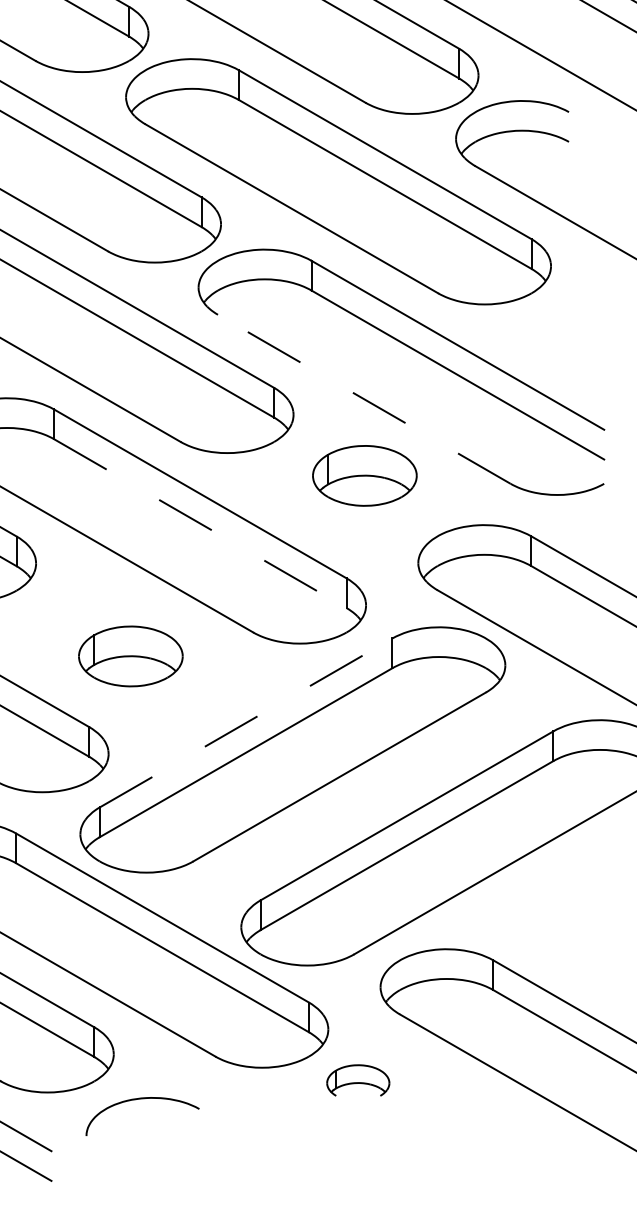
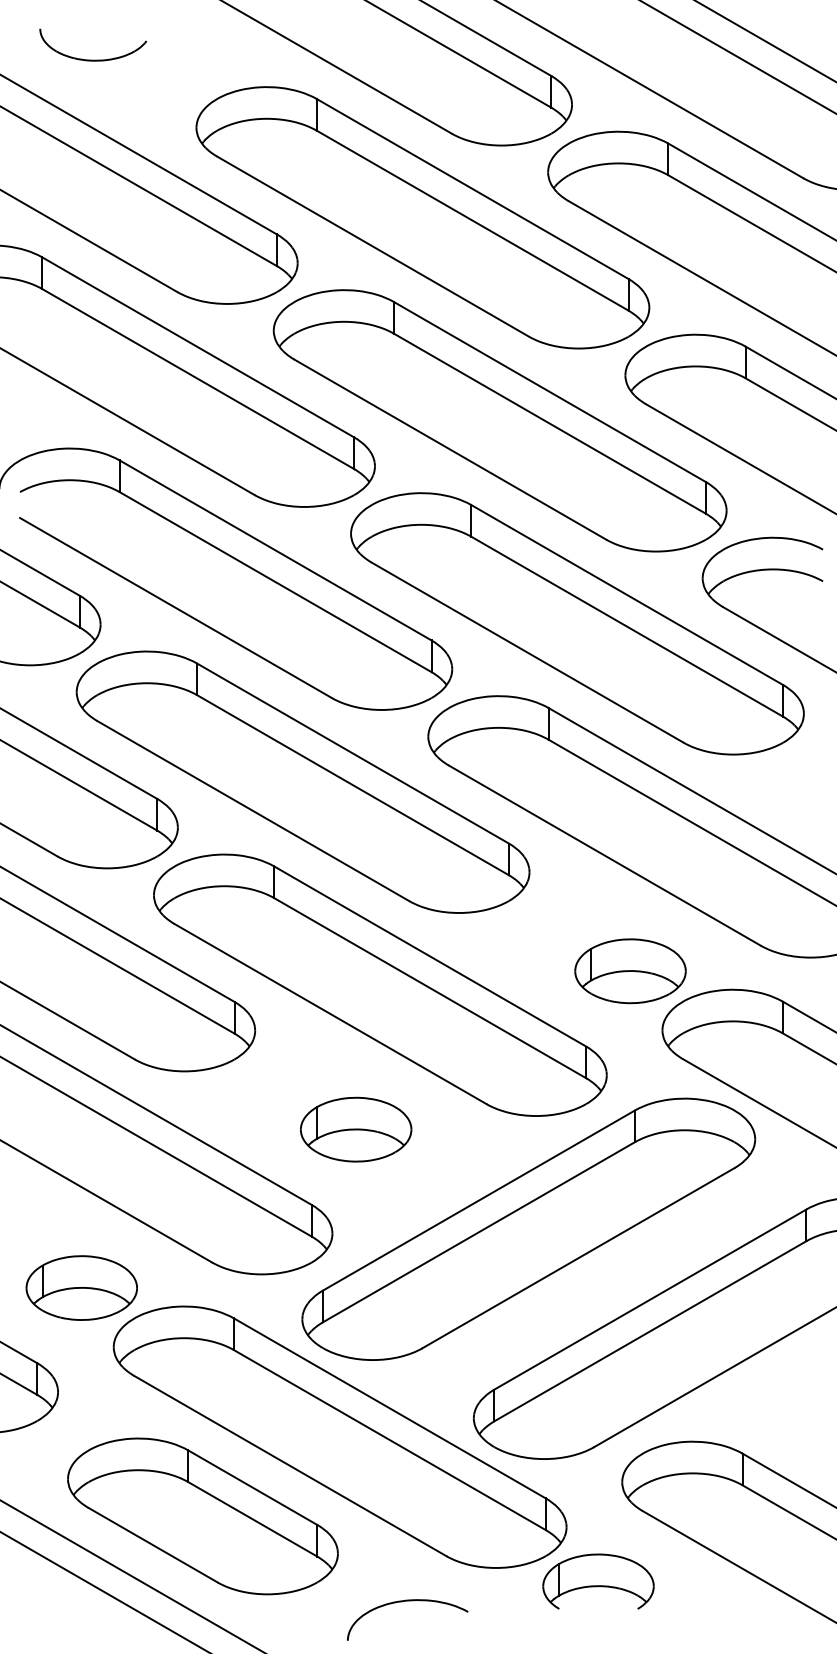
line: (363, 399) -> (604, 855), dashed -> solid
part: (364, 476) -> (630, 971), moved
line: (200, 523) -> (430, 988), dashed -> solid
line: (246, 722) -> (479, 1200), dashed -> solid
part: (358, 1080) -> (598, 1581), size x1.67
curve: (137, 1100) -> (402, 1602), moved

